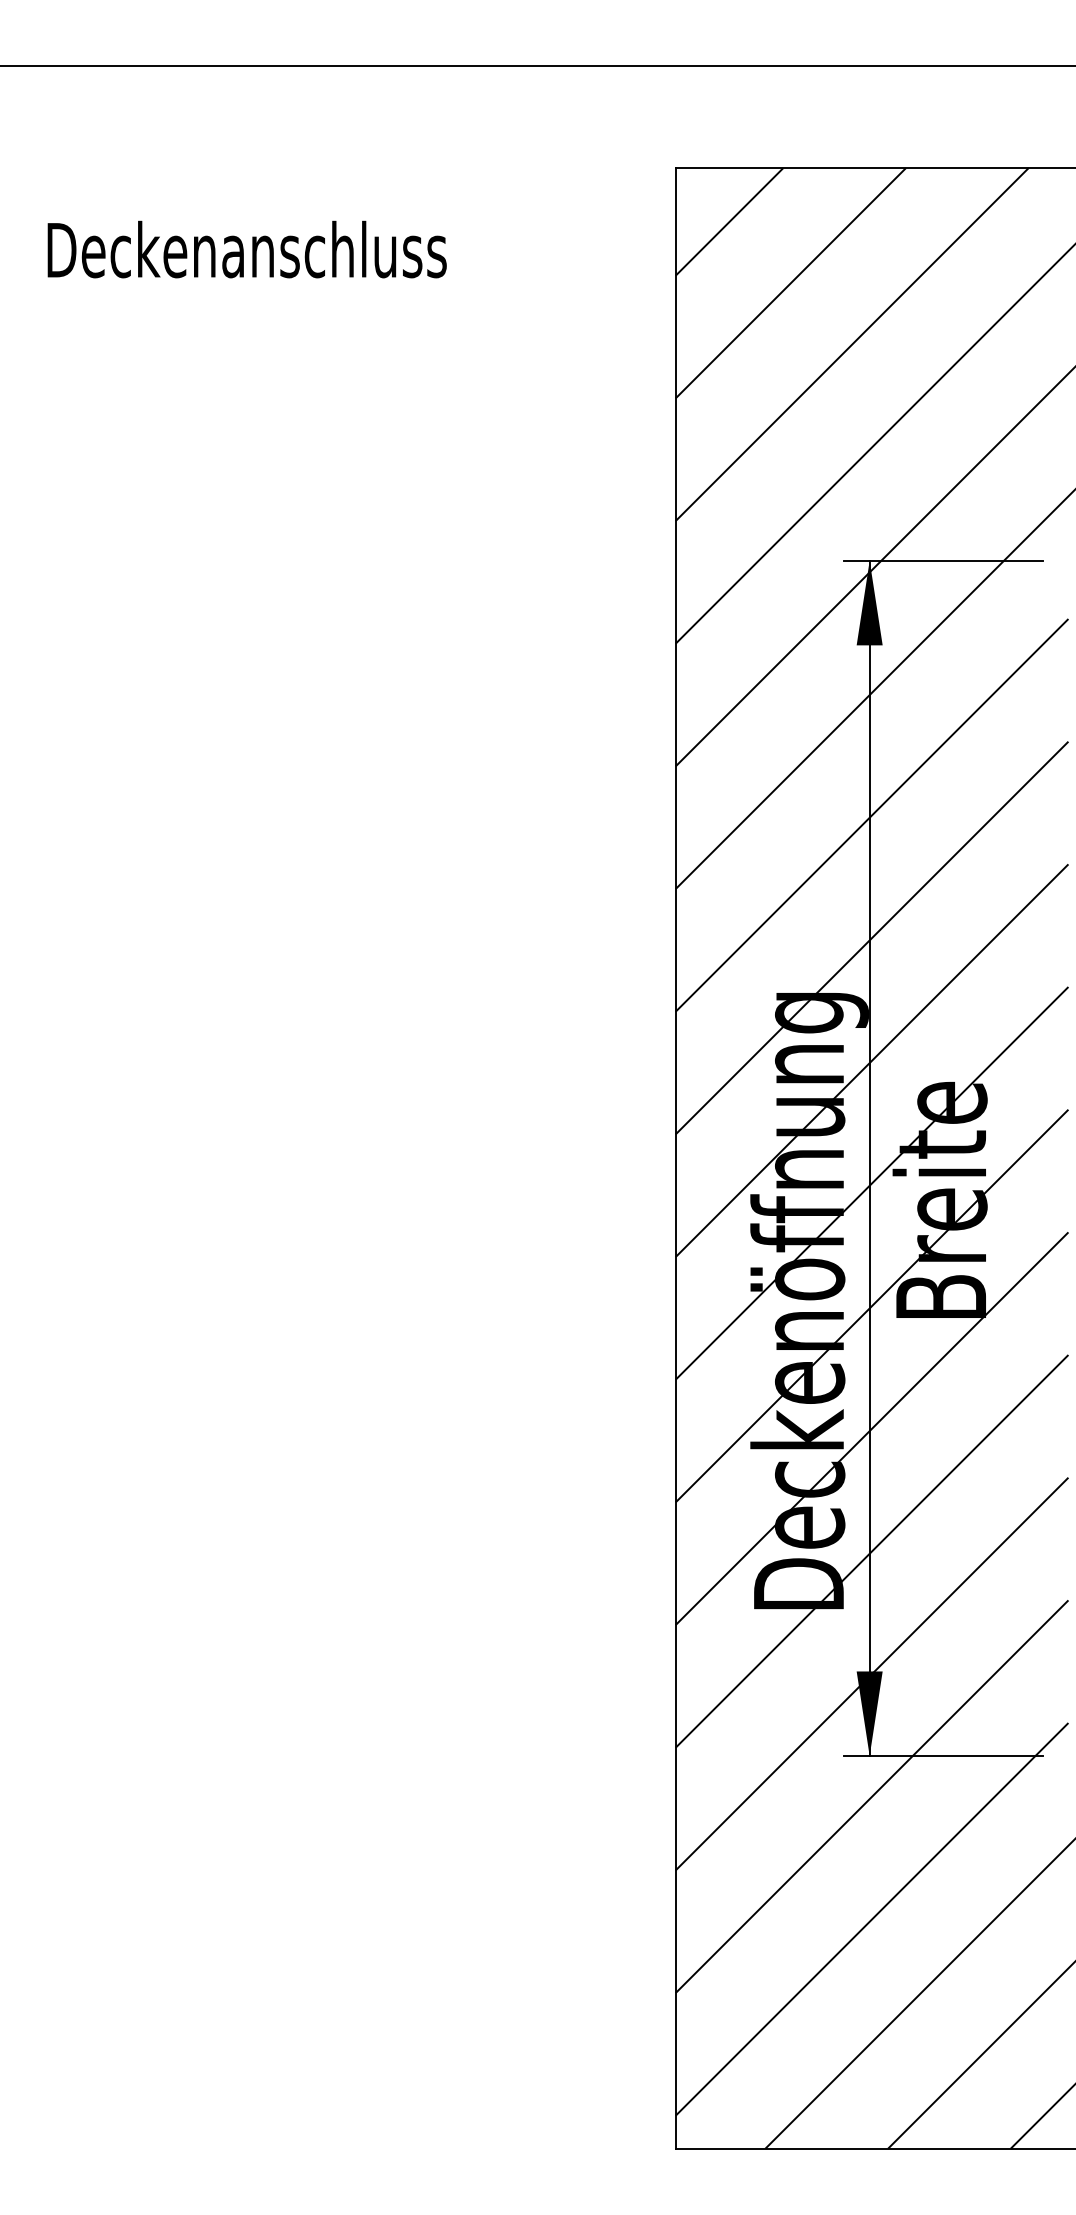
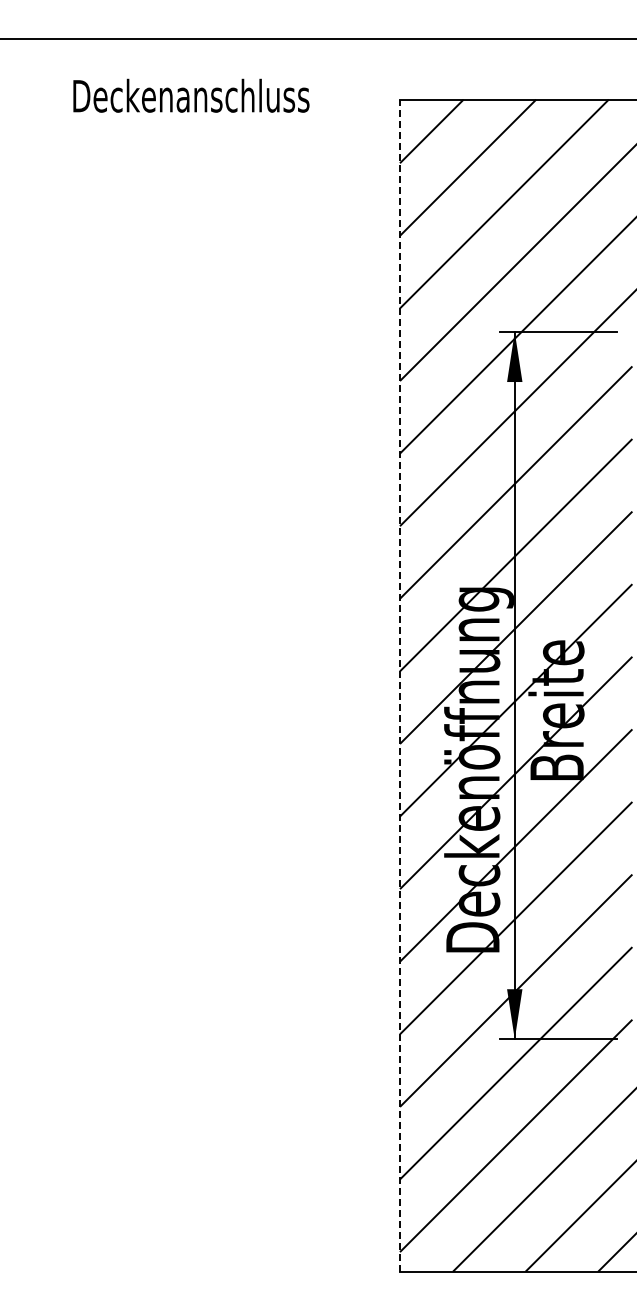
text: (247, 249) -> (191, 95), moved
line: (676, 1158) -> (400, 685), solid -> dashed

